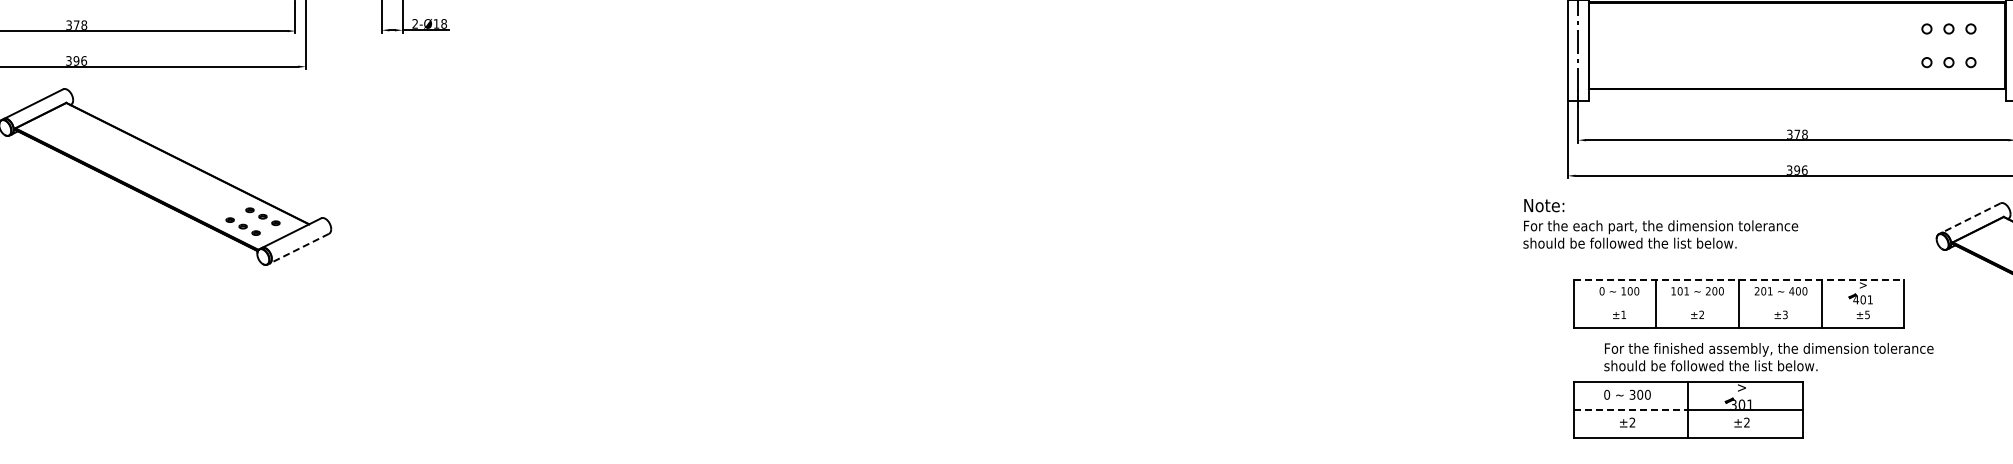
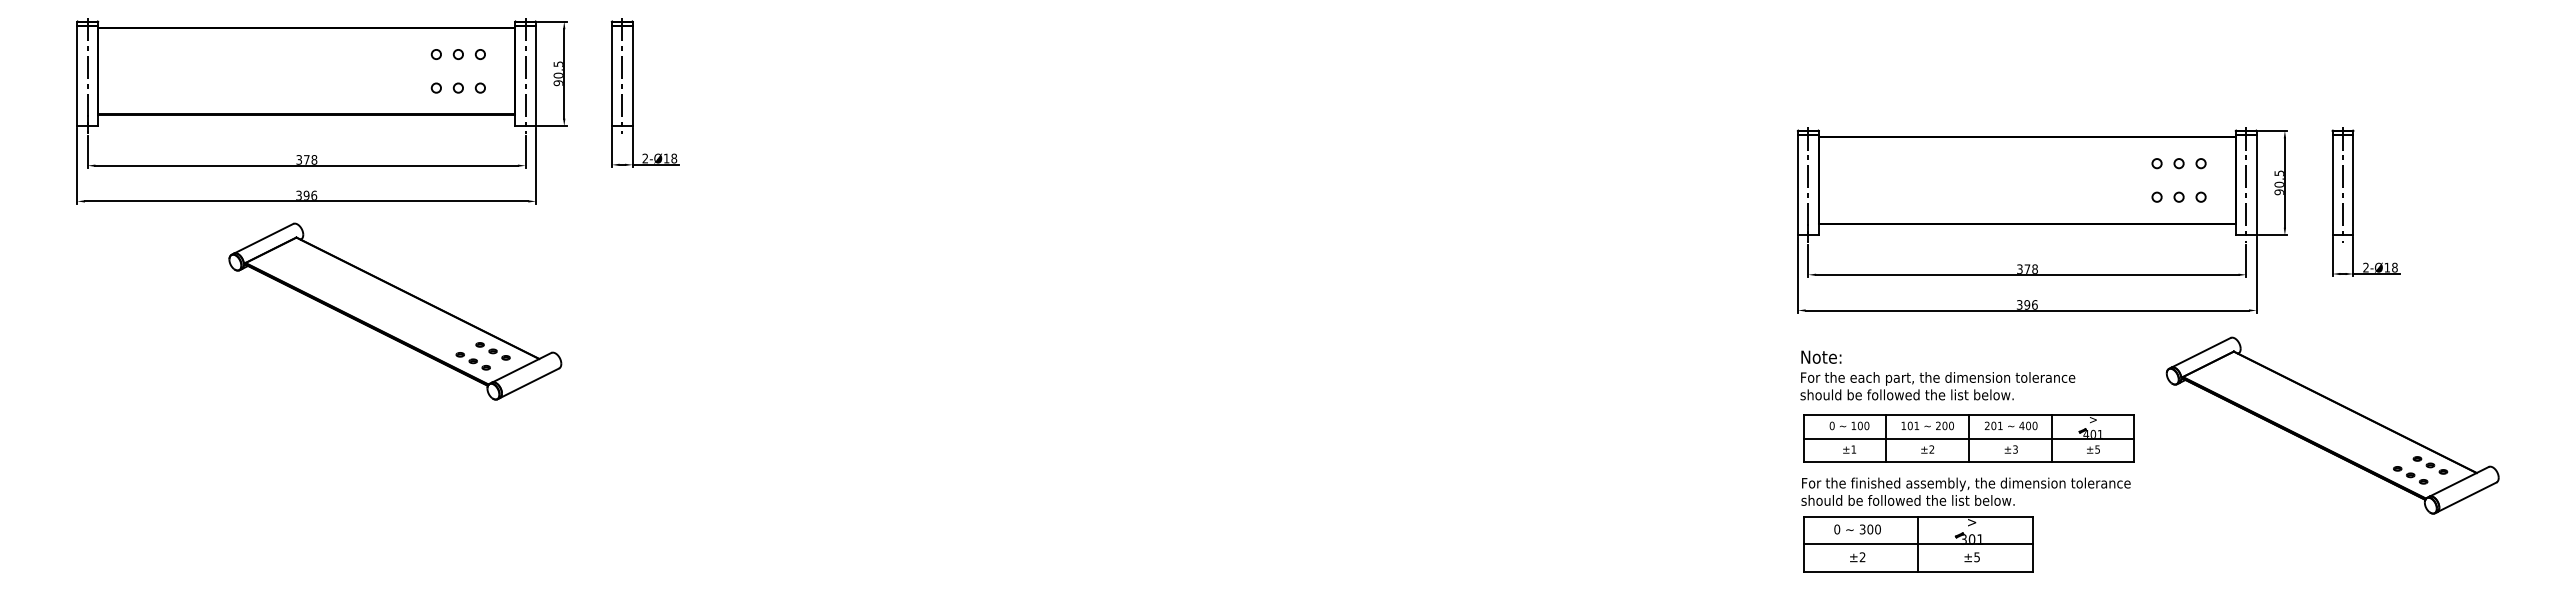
line: (1970, 218) -> (2200, 353), dashed -> solid
text: (1660, 223) -> (1937, 375), moved
line: (298, 248) -> (528, 383), dashed -> solid
line: (1739, 279) -> (1969, 414), dashed -> solid
line: (1738, 303) -> (1968, 438), added
text: (1768, 356) -> (1965, 491), moved
line: (1631, 409) -> (1861, 544), dashed -> solid
text: (1746, 422) -> (1976, 557), ±2 -> ±5

